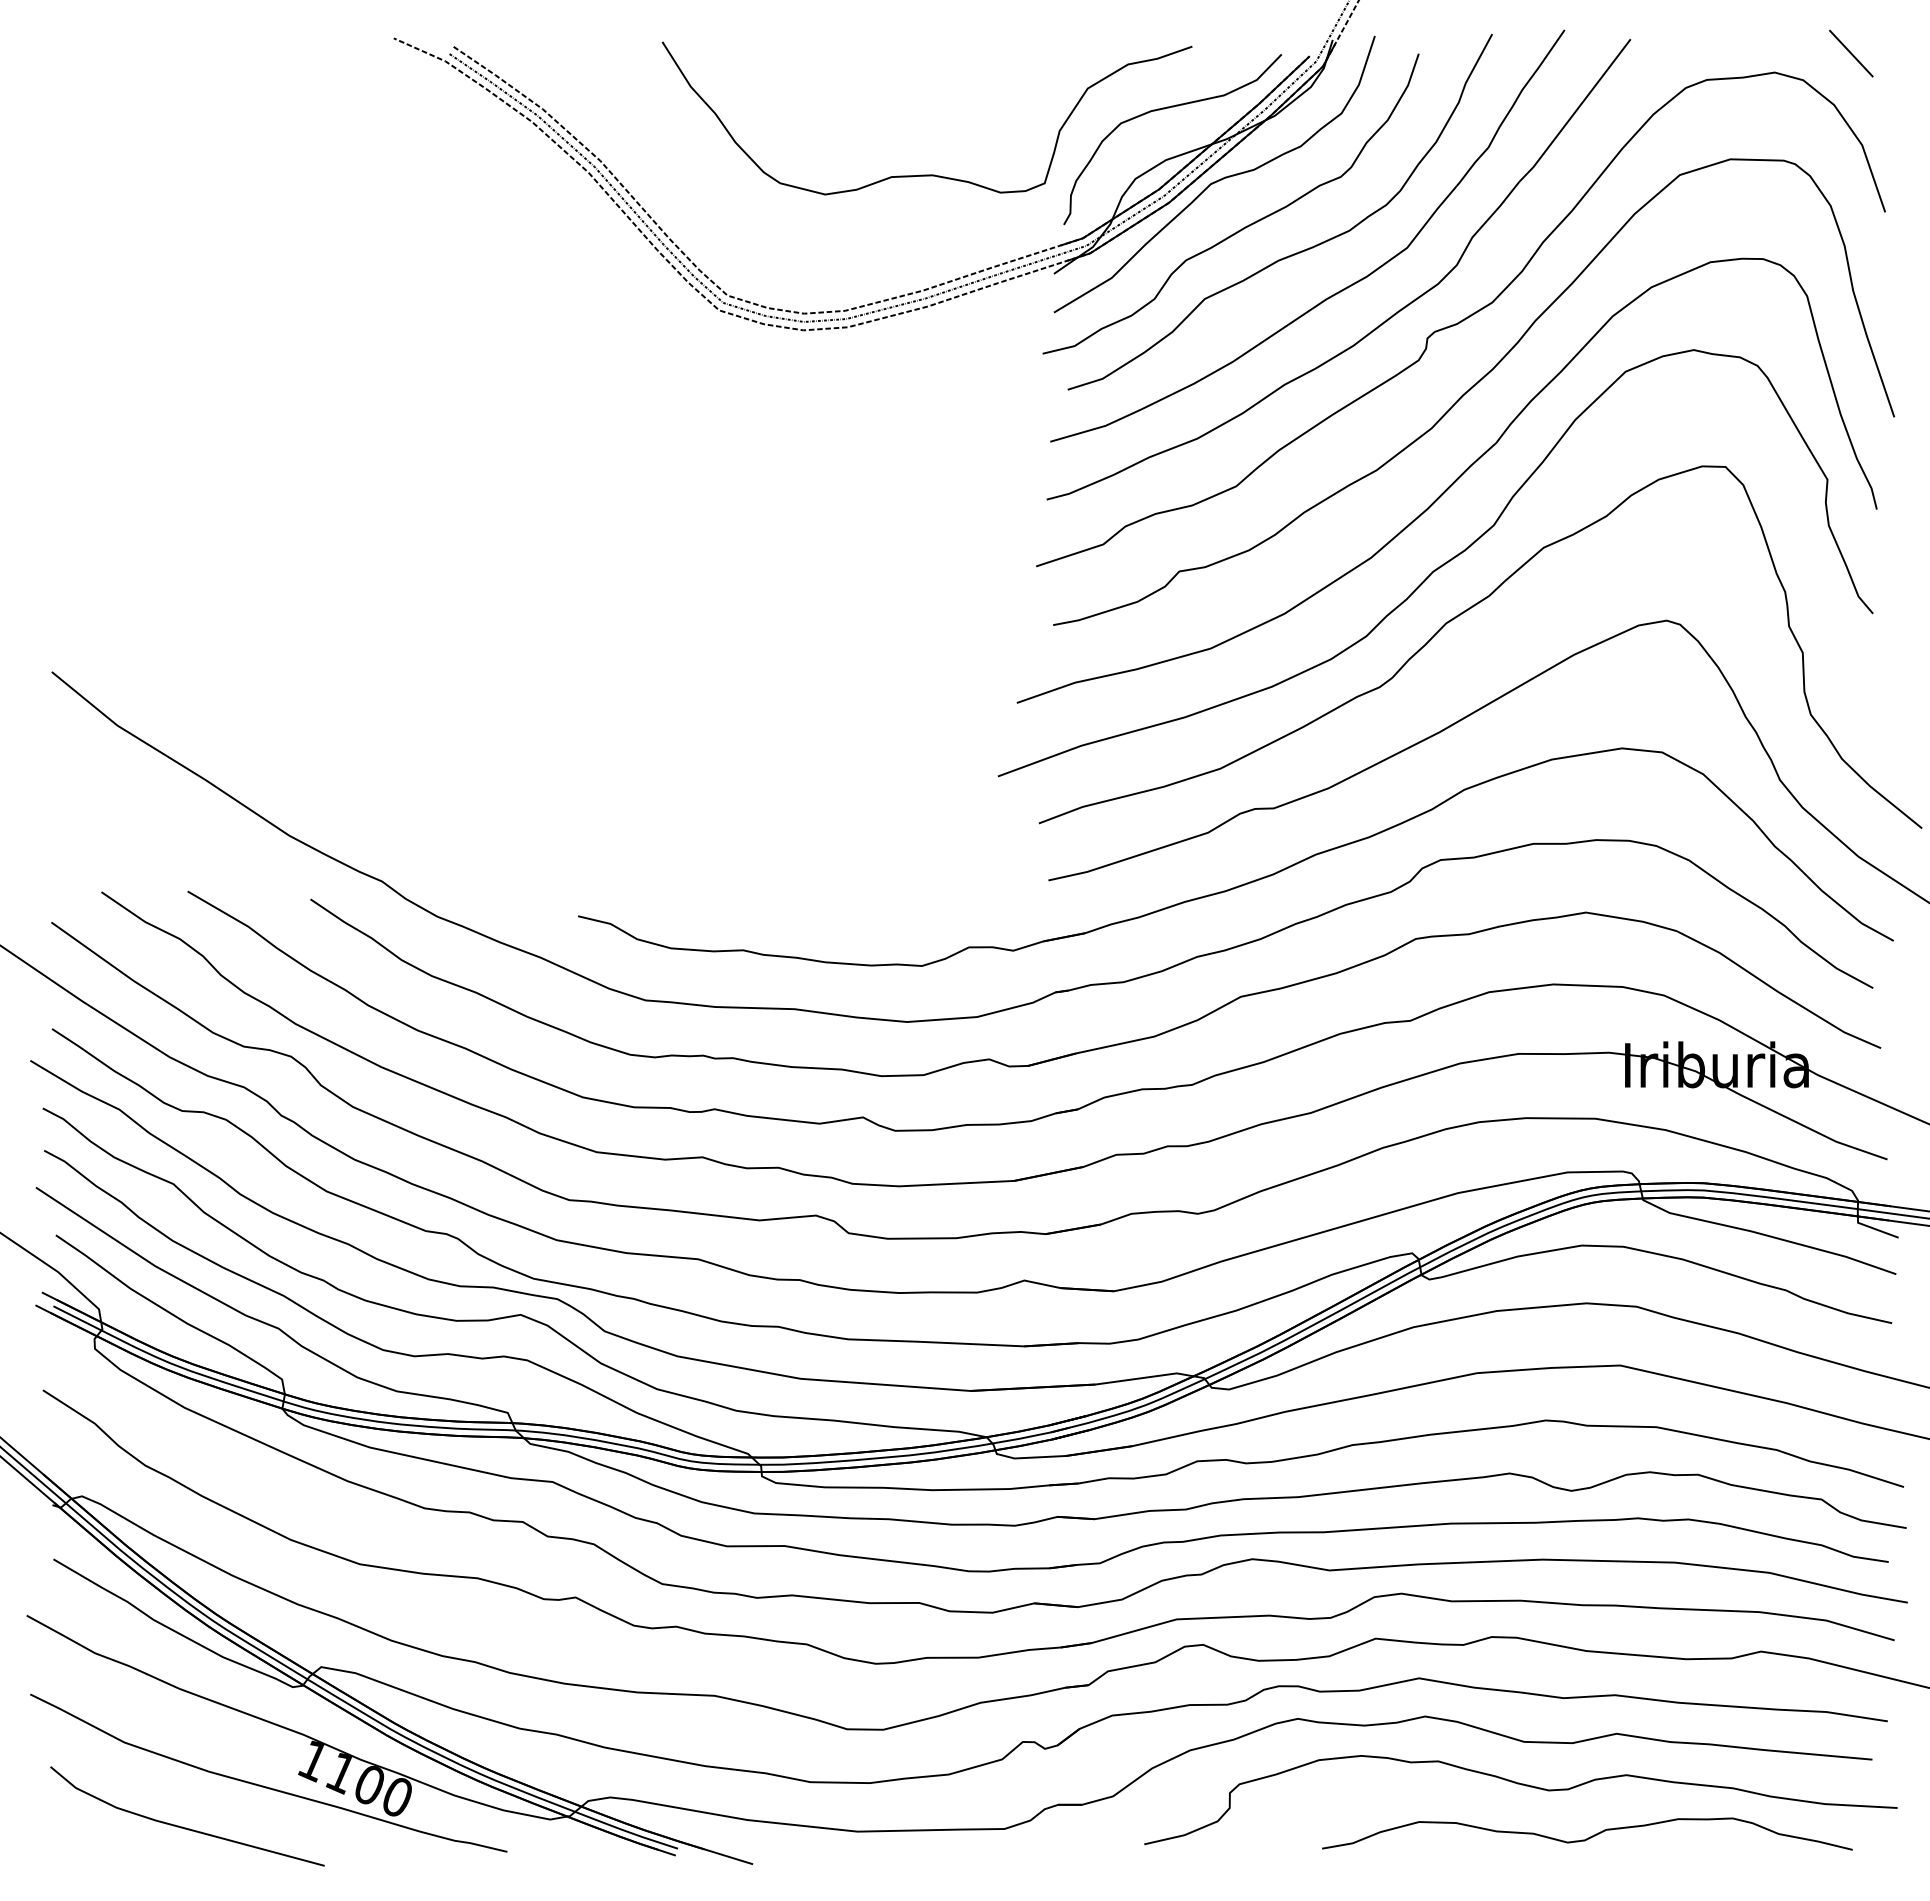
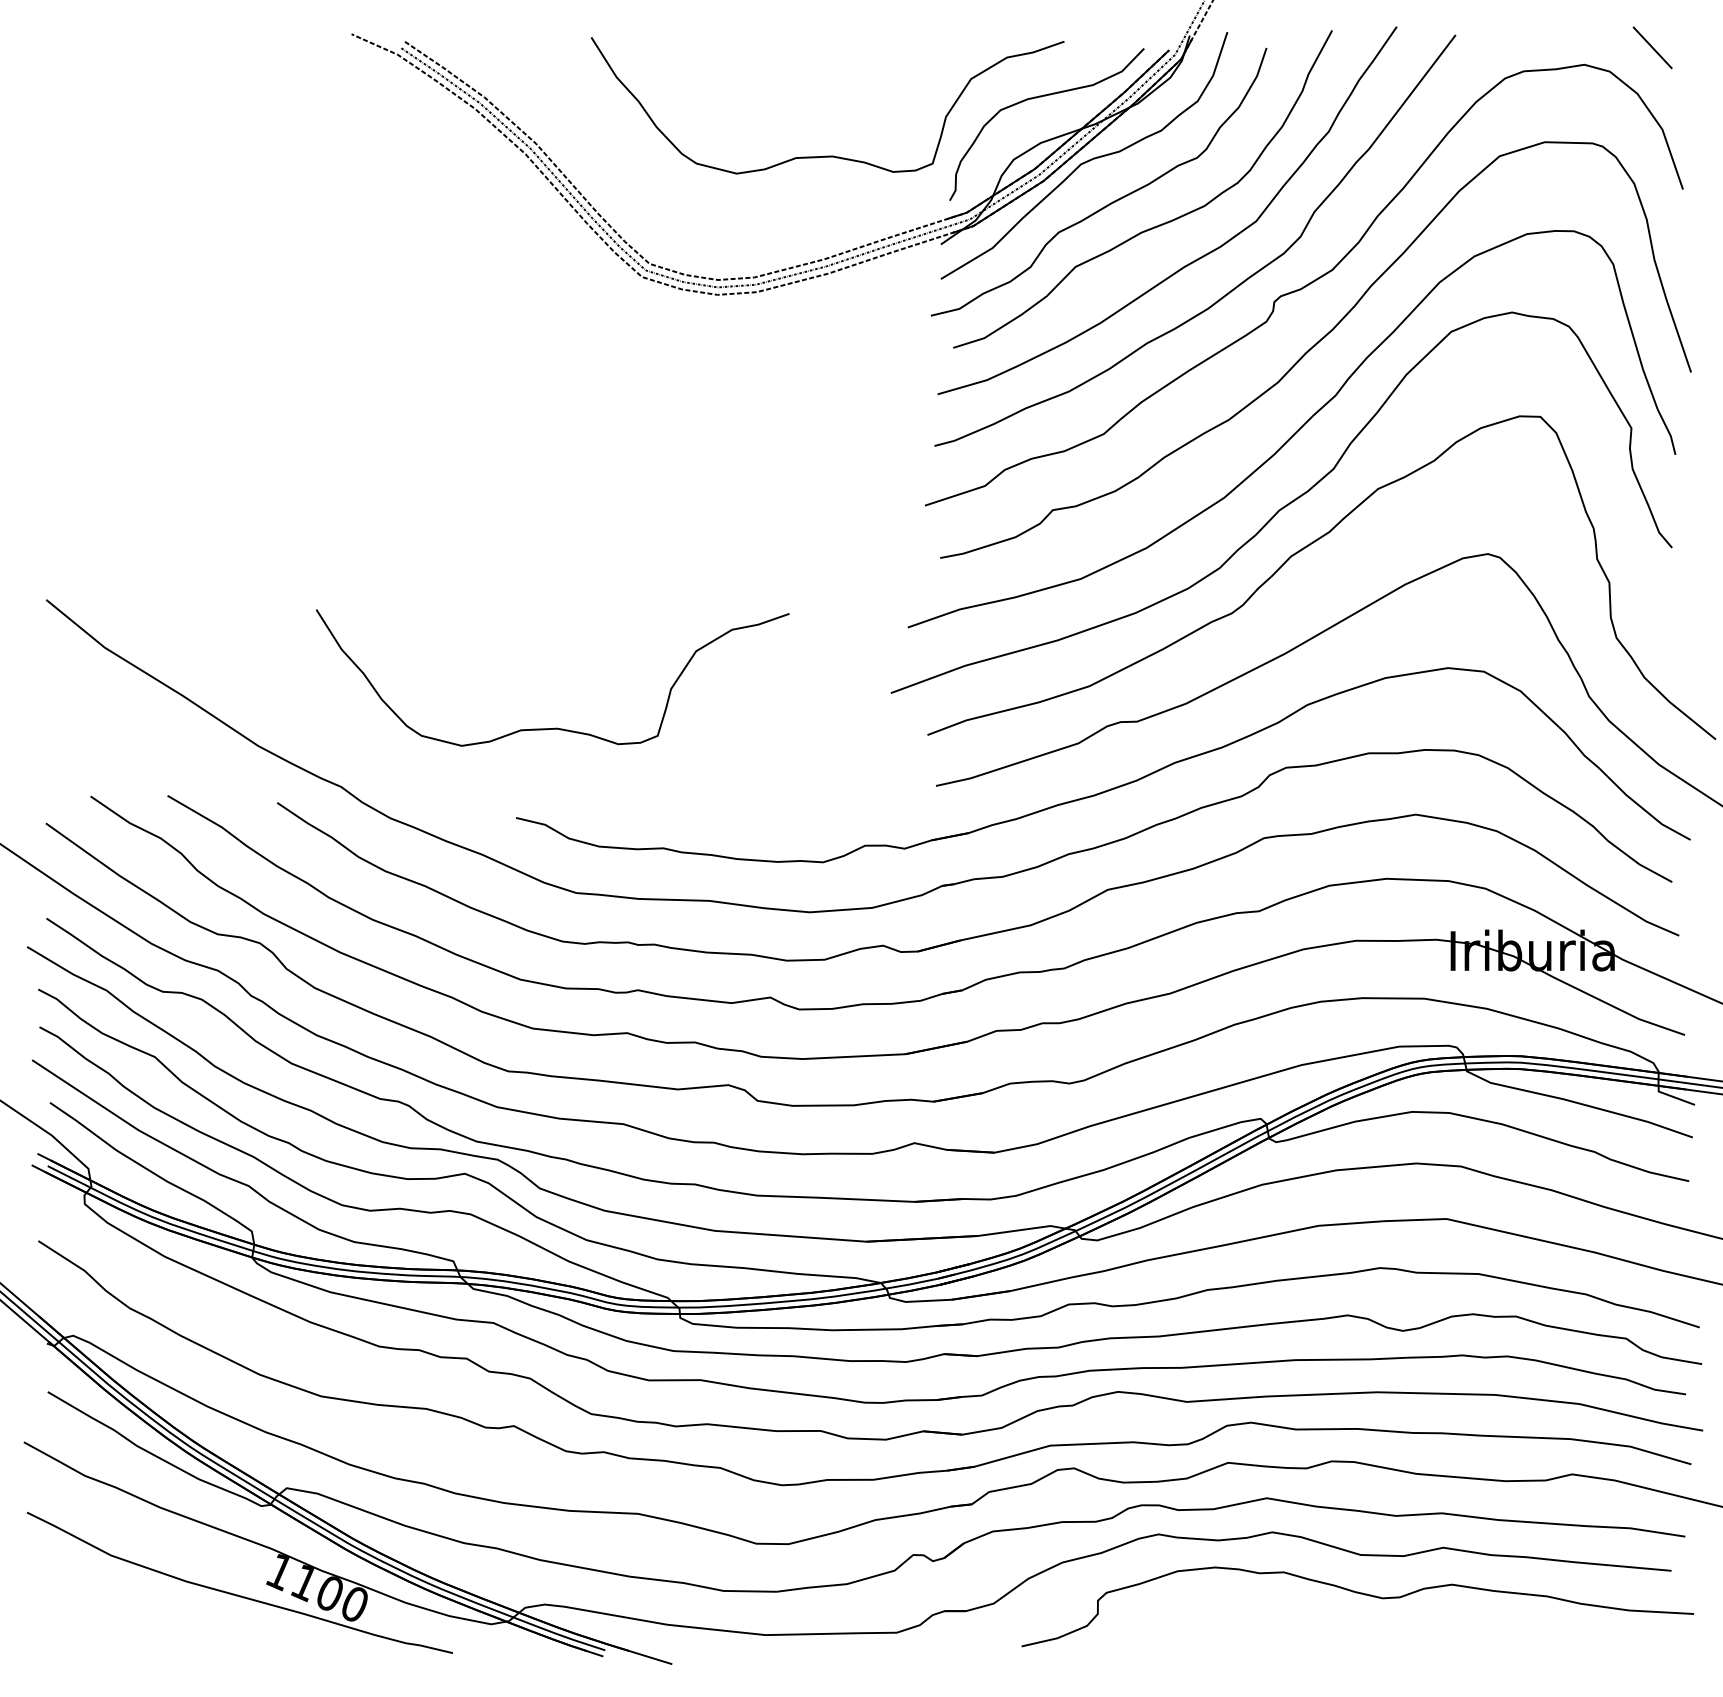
part: (618, 815) -> (552, 727), added
part: (186, 1827) -> (166, 1631), removed
part: (1587, 1833) -> (1417, 1636), removed

